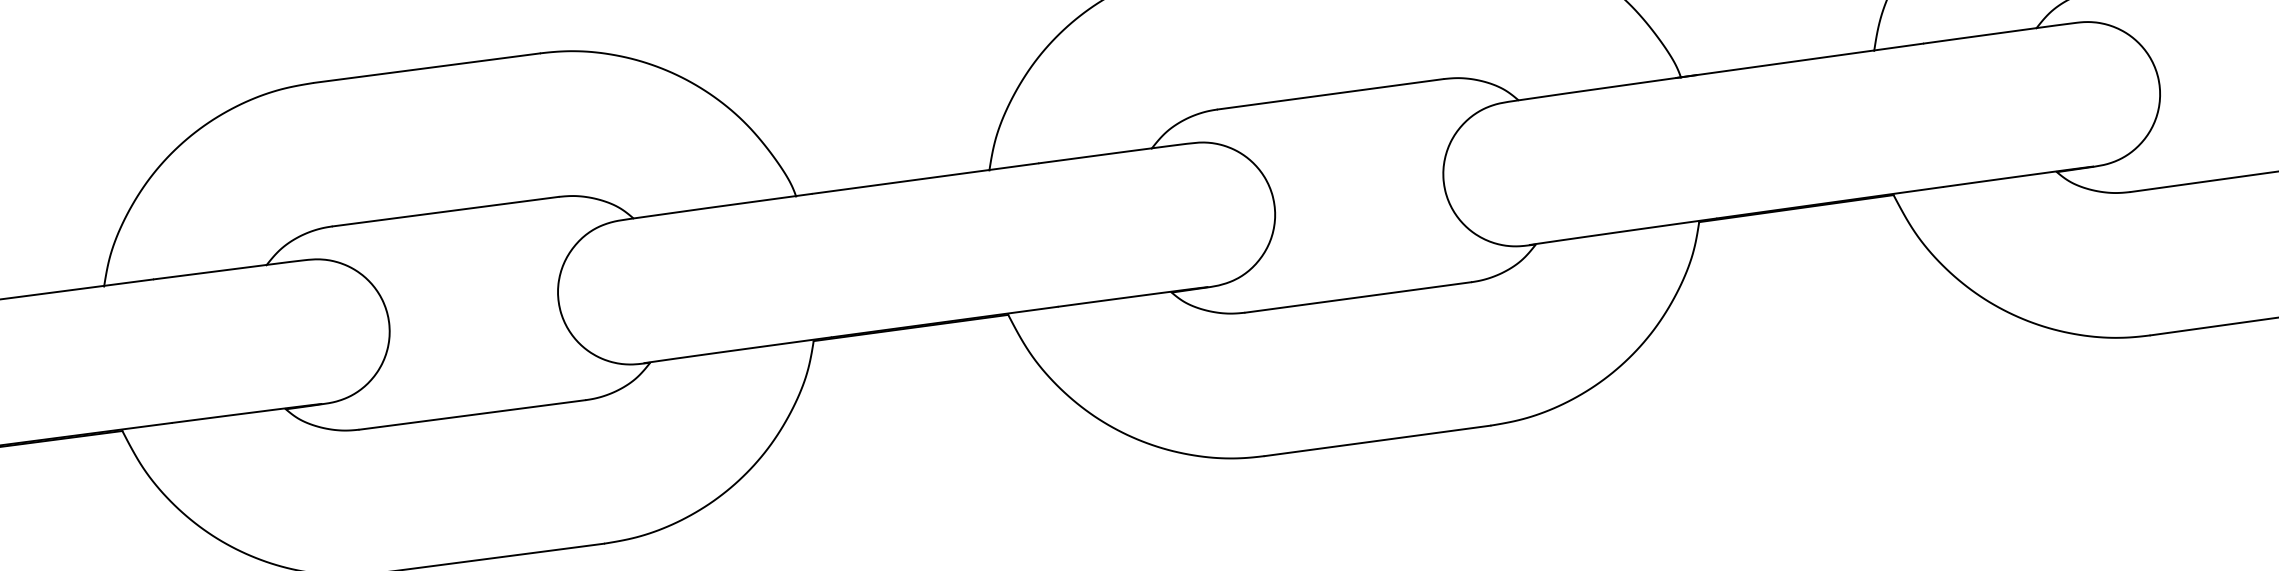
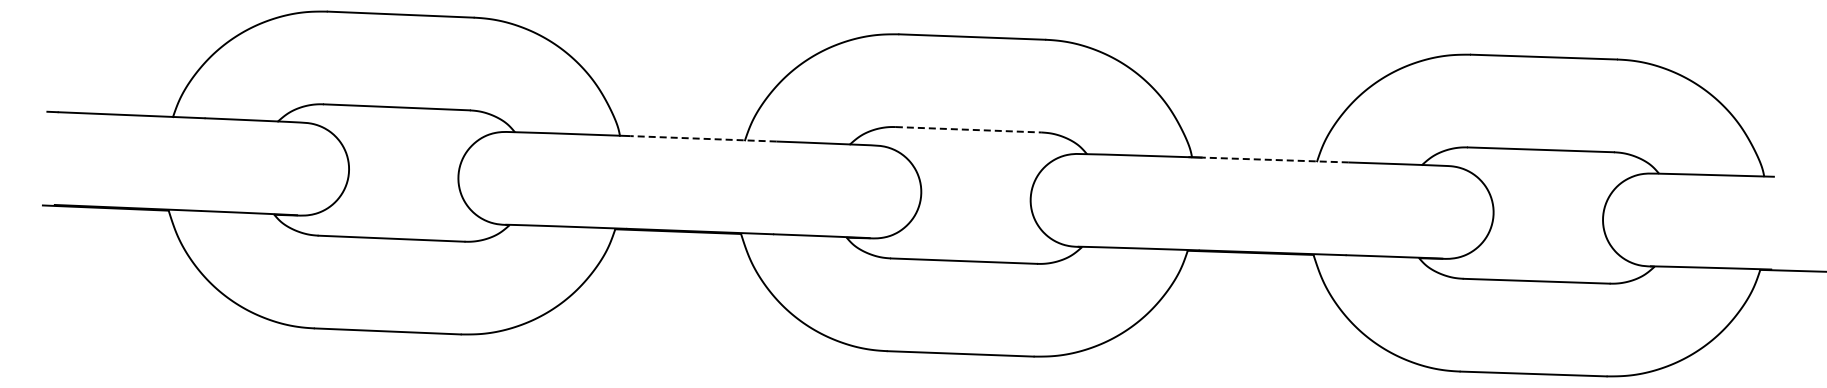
line: (1810, 60) -> (1275, 160), solid -> dashed
line: (1331, 93) -> (969, 129), solid -> dashed
line: (925, 178) -> (703, 138), solid -> dashed

